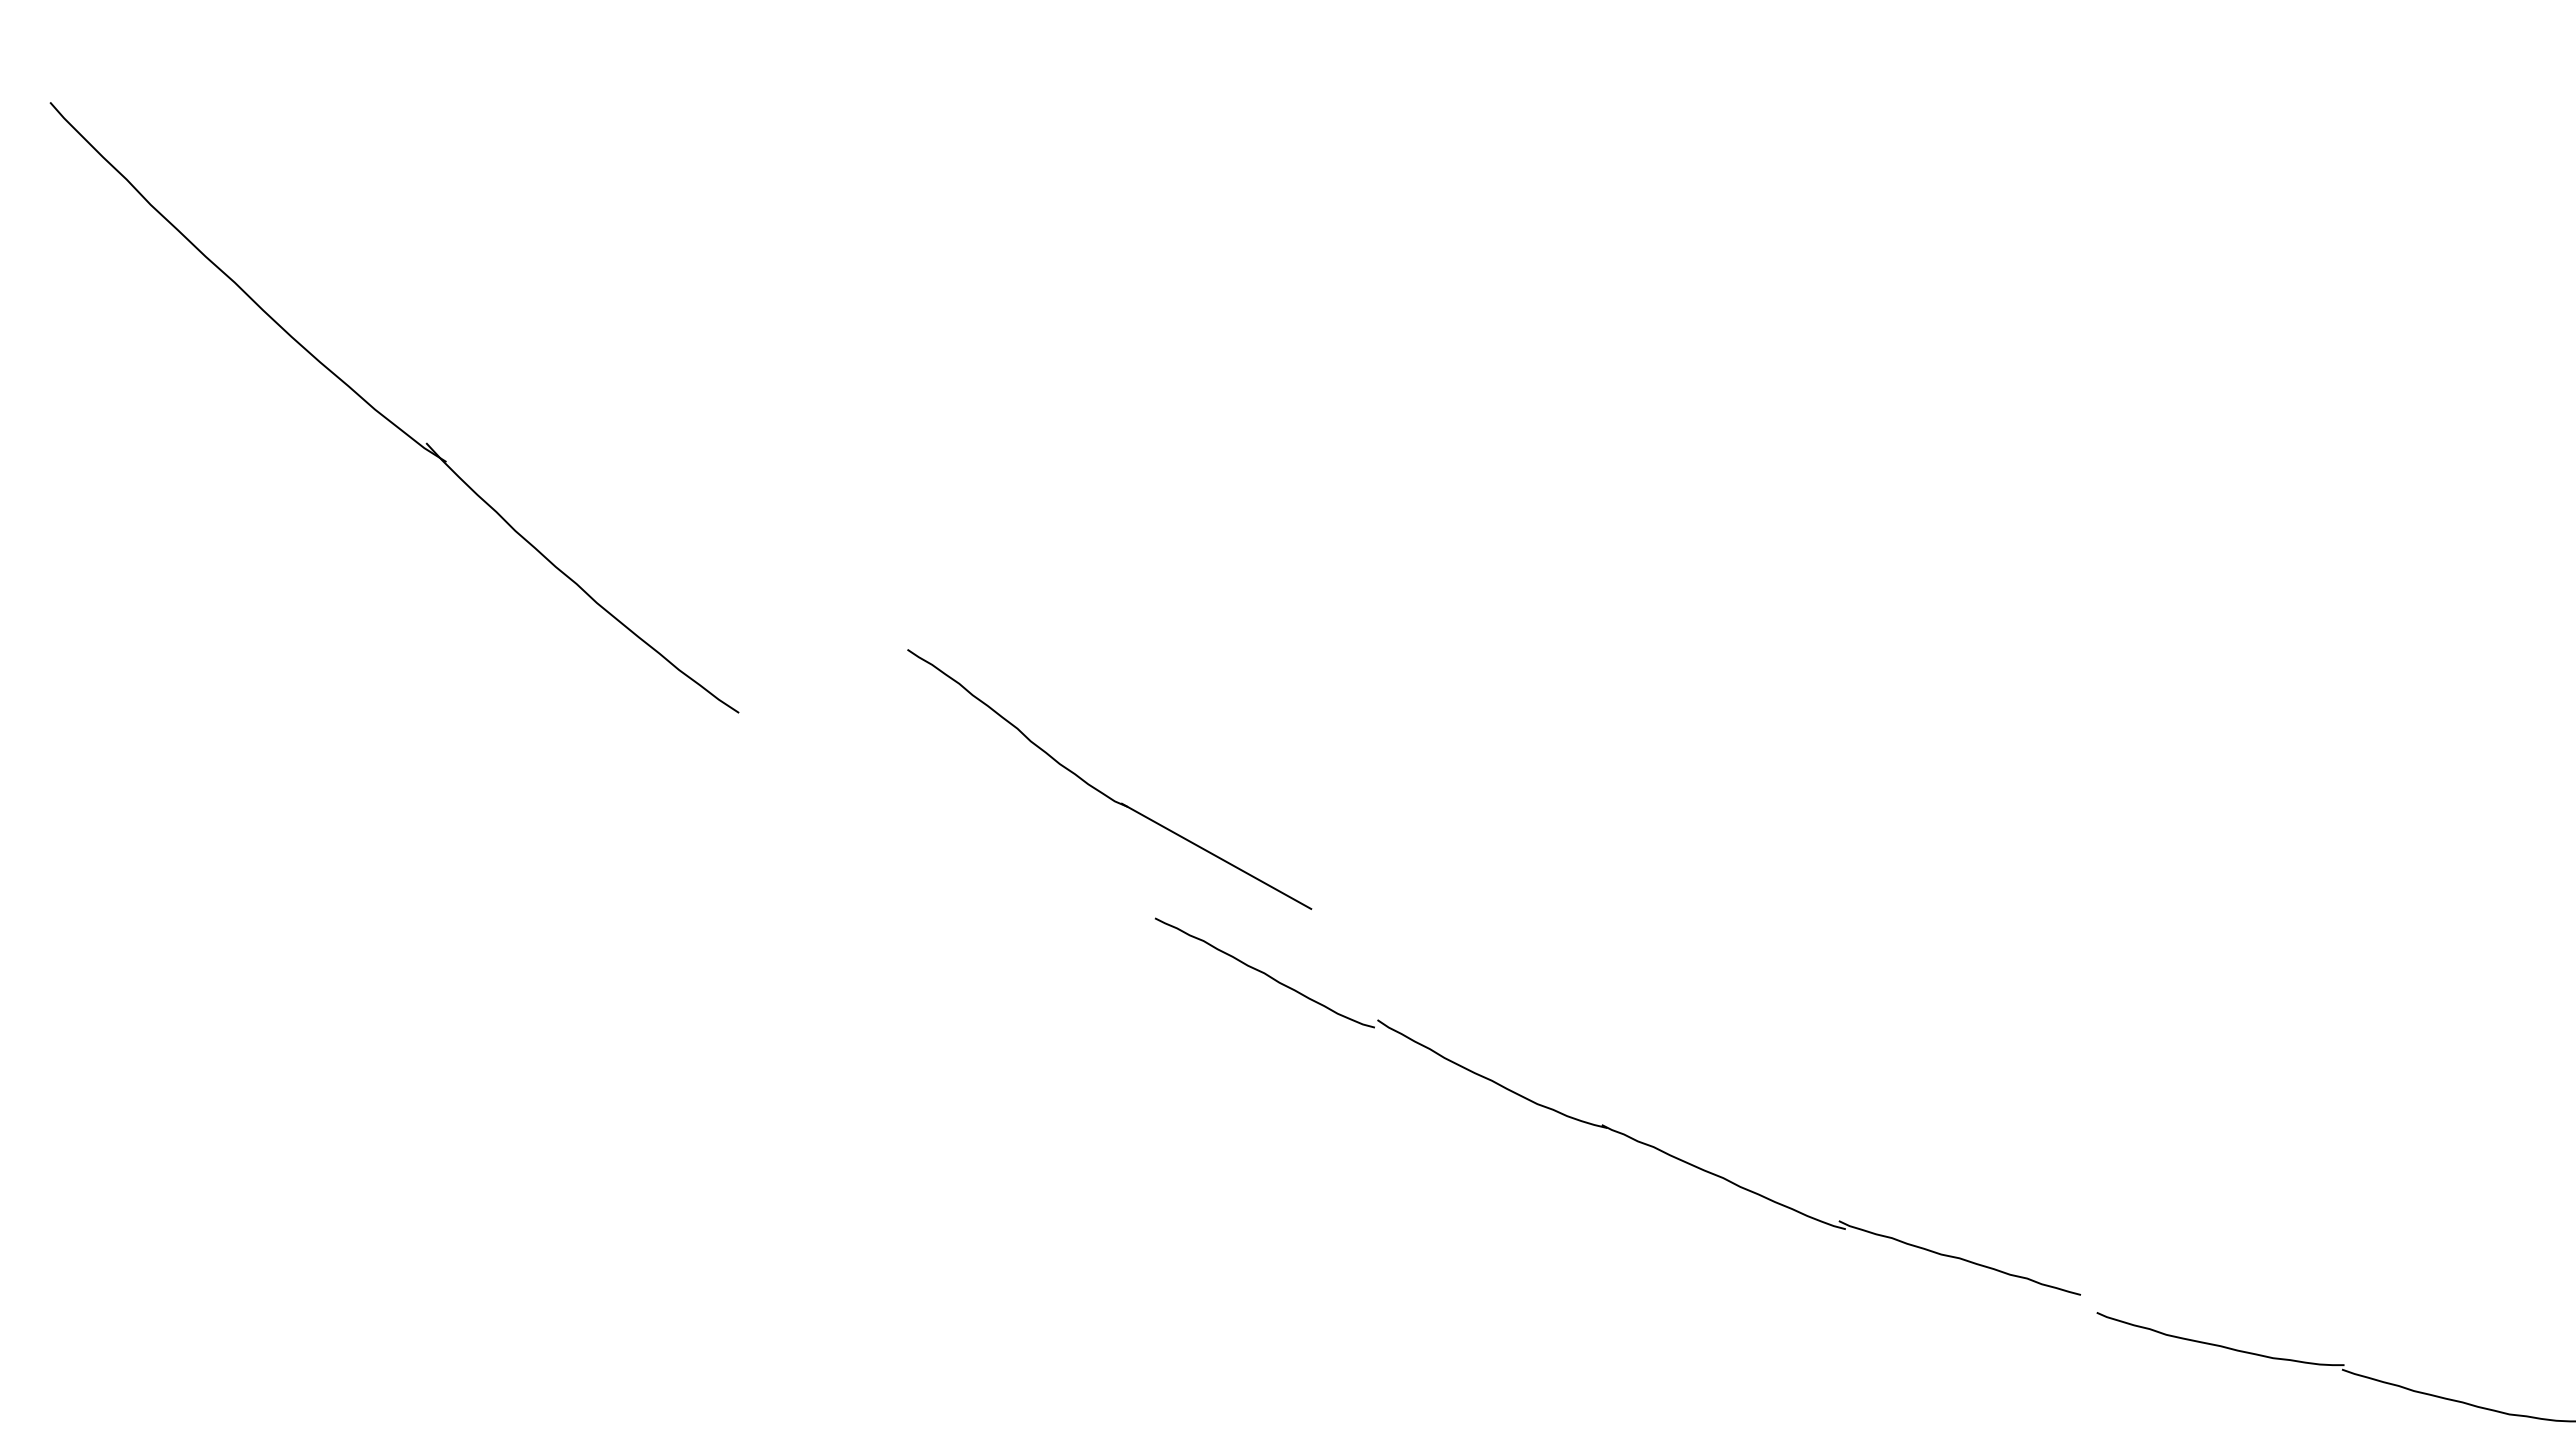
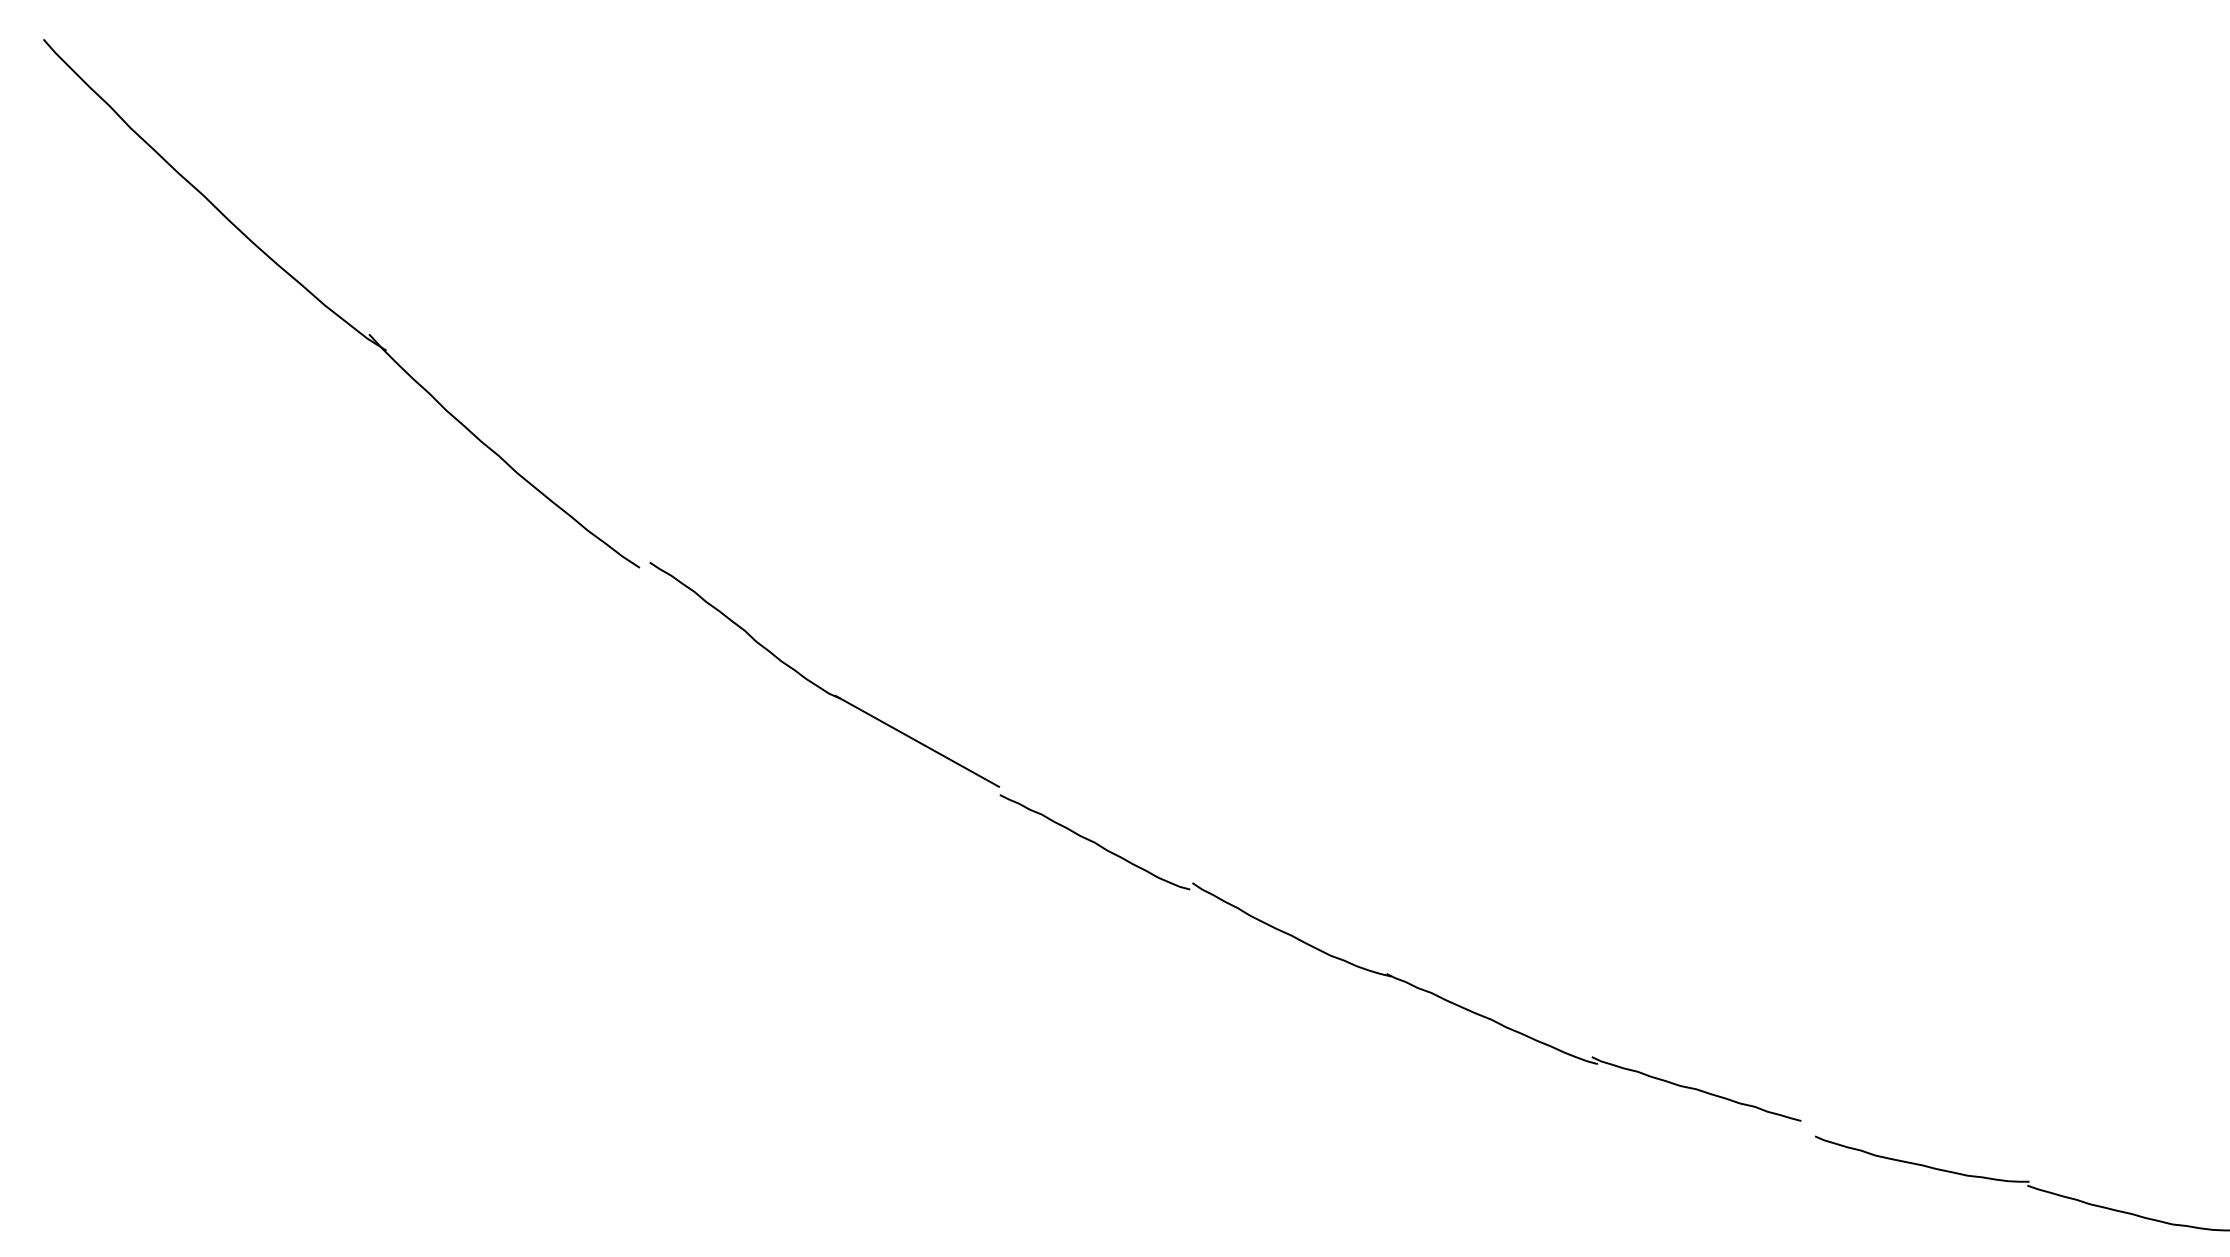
part: (388, 418) -> (336, 312), moved
part: (1103, 792) -> (819, 686), moved

